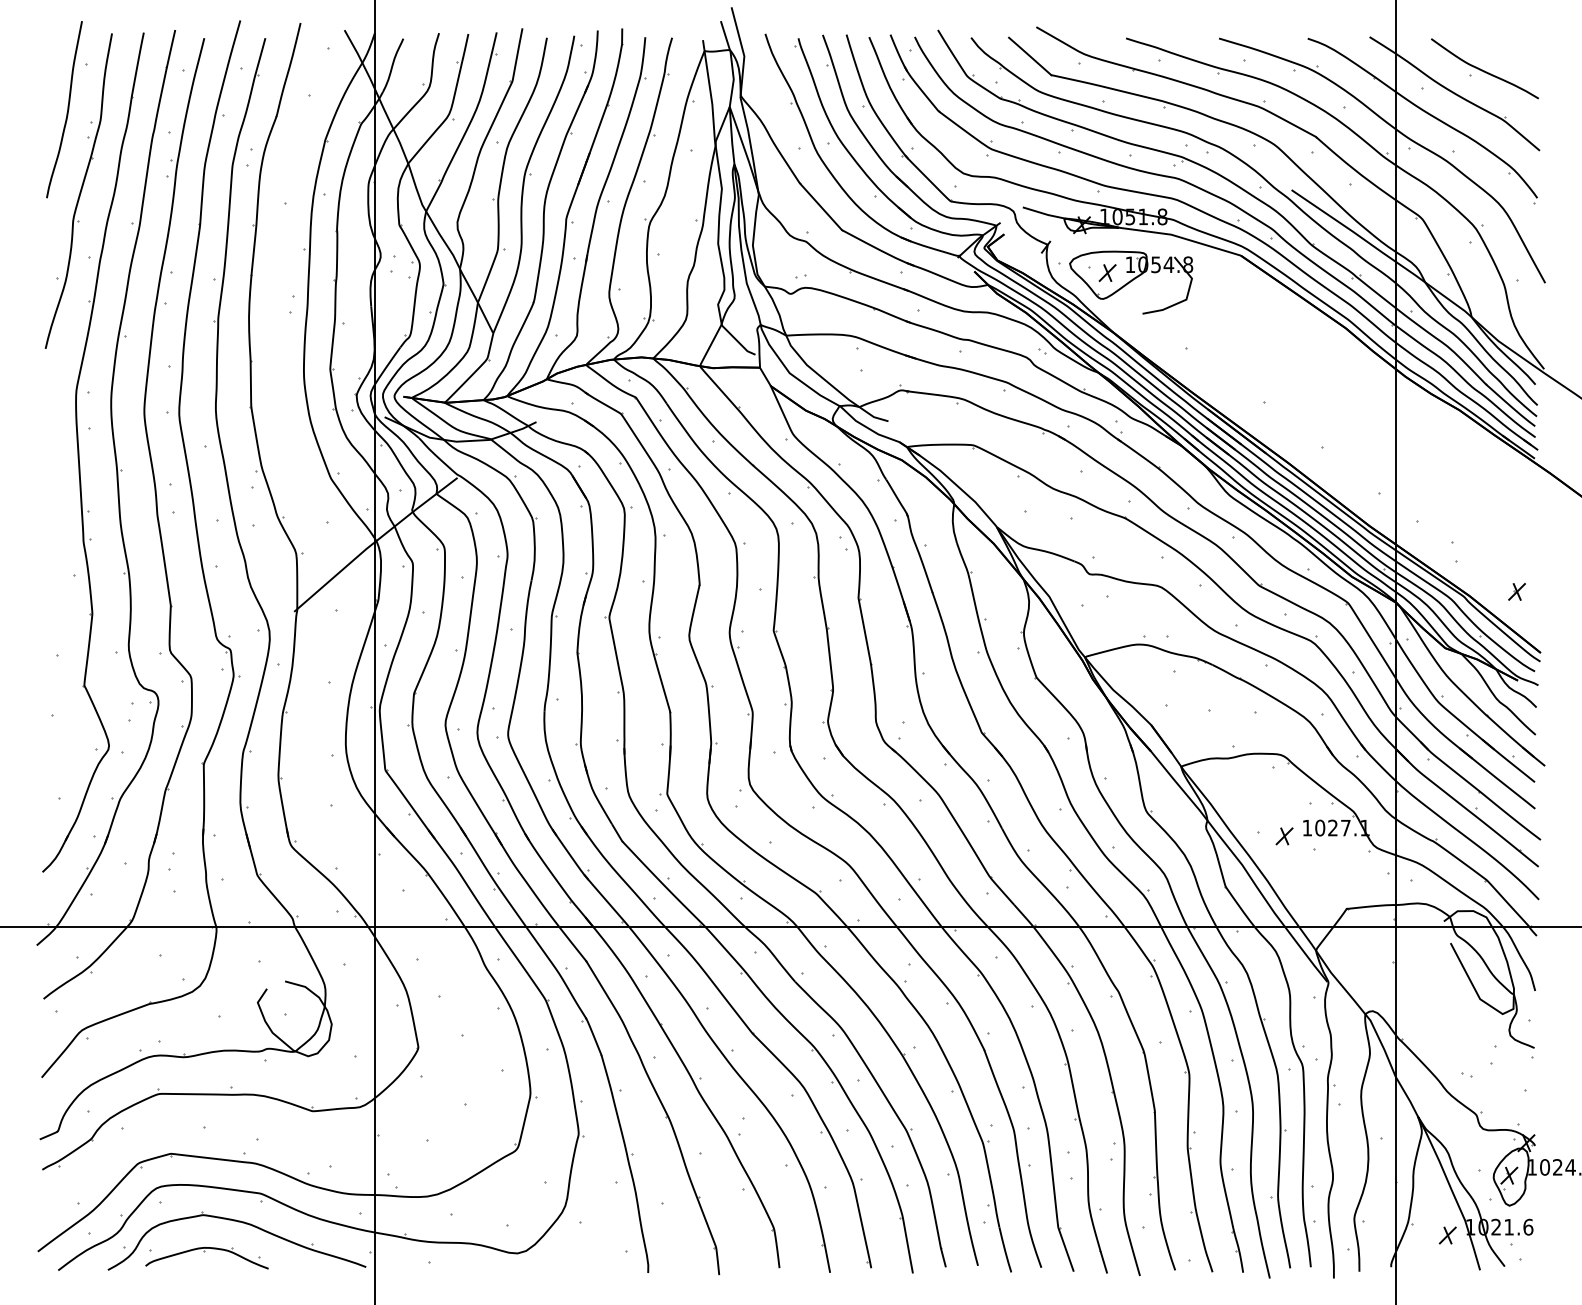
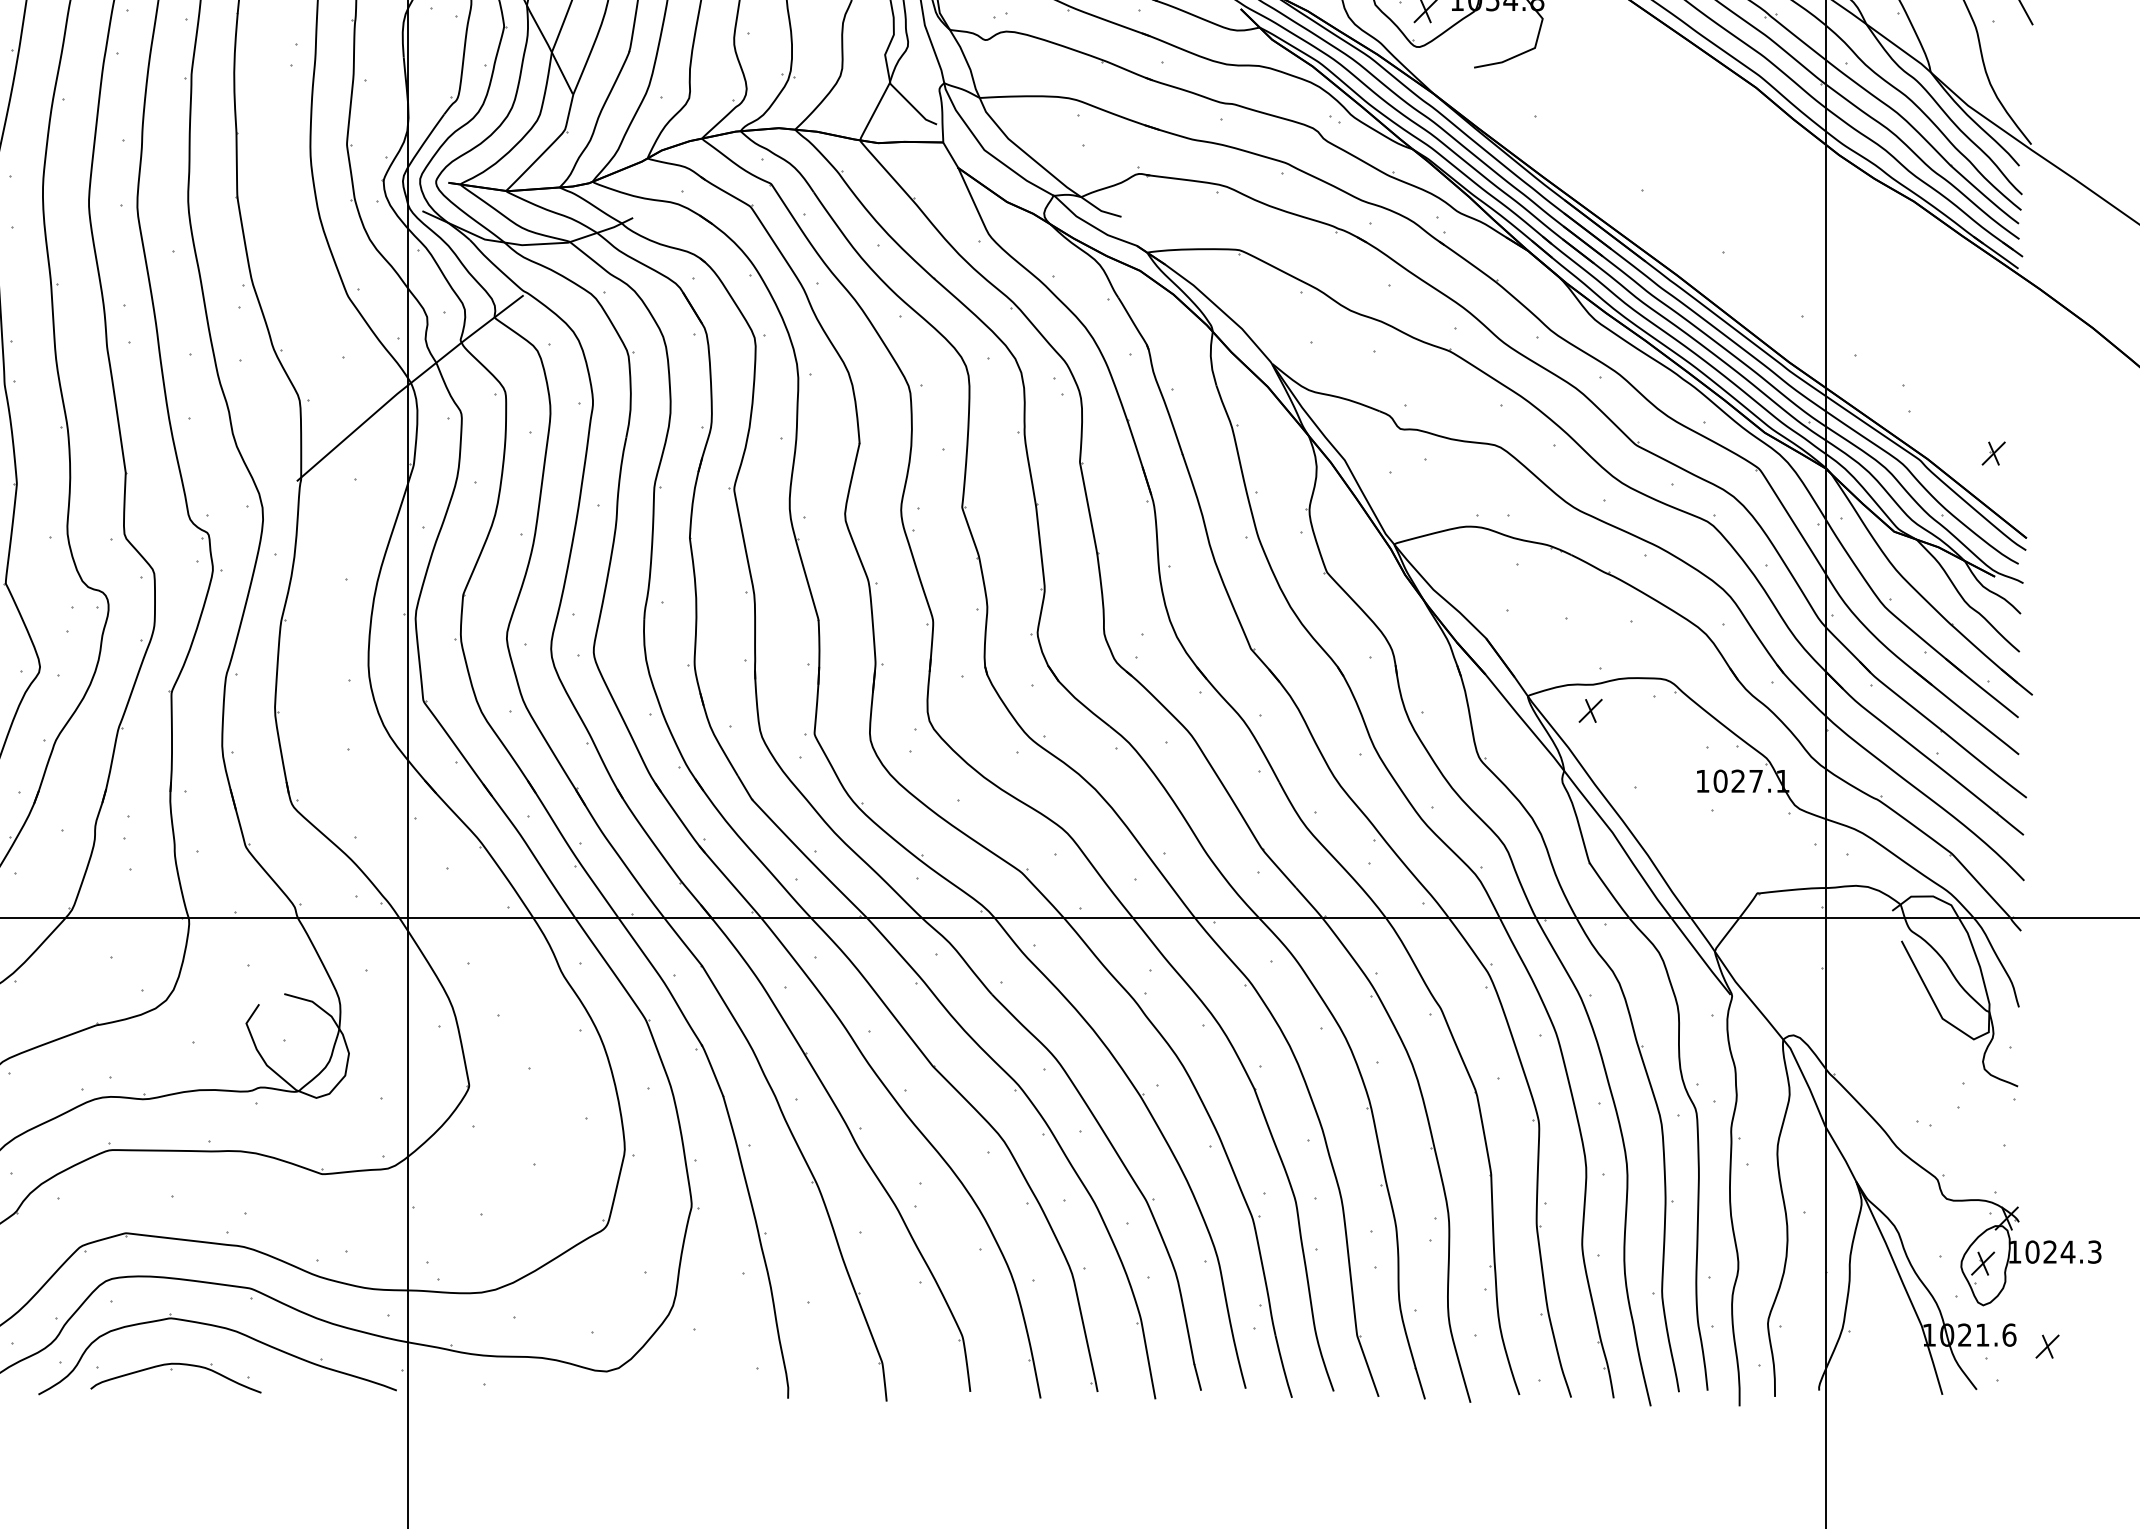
part: (1284, 836) -> (1590, 711), moved
part: (1447, 1235) -> (2047, 1346), moved

